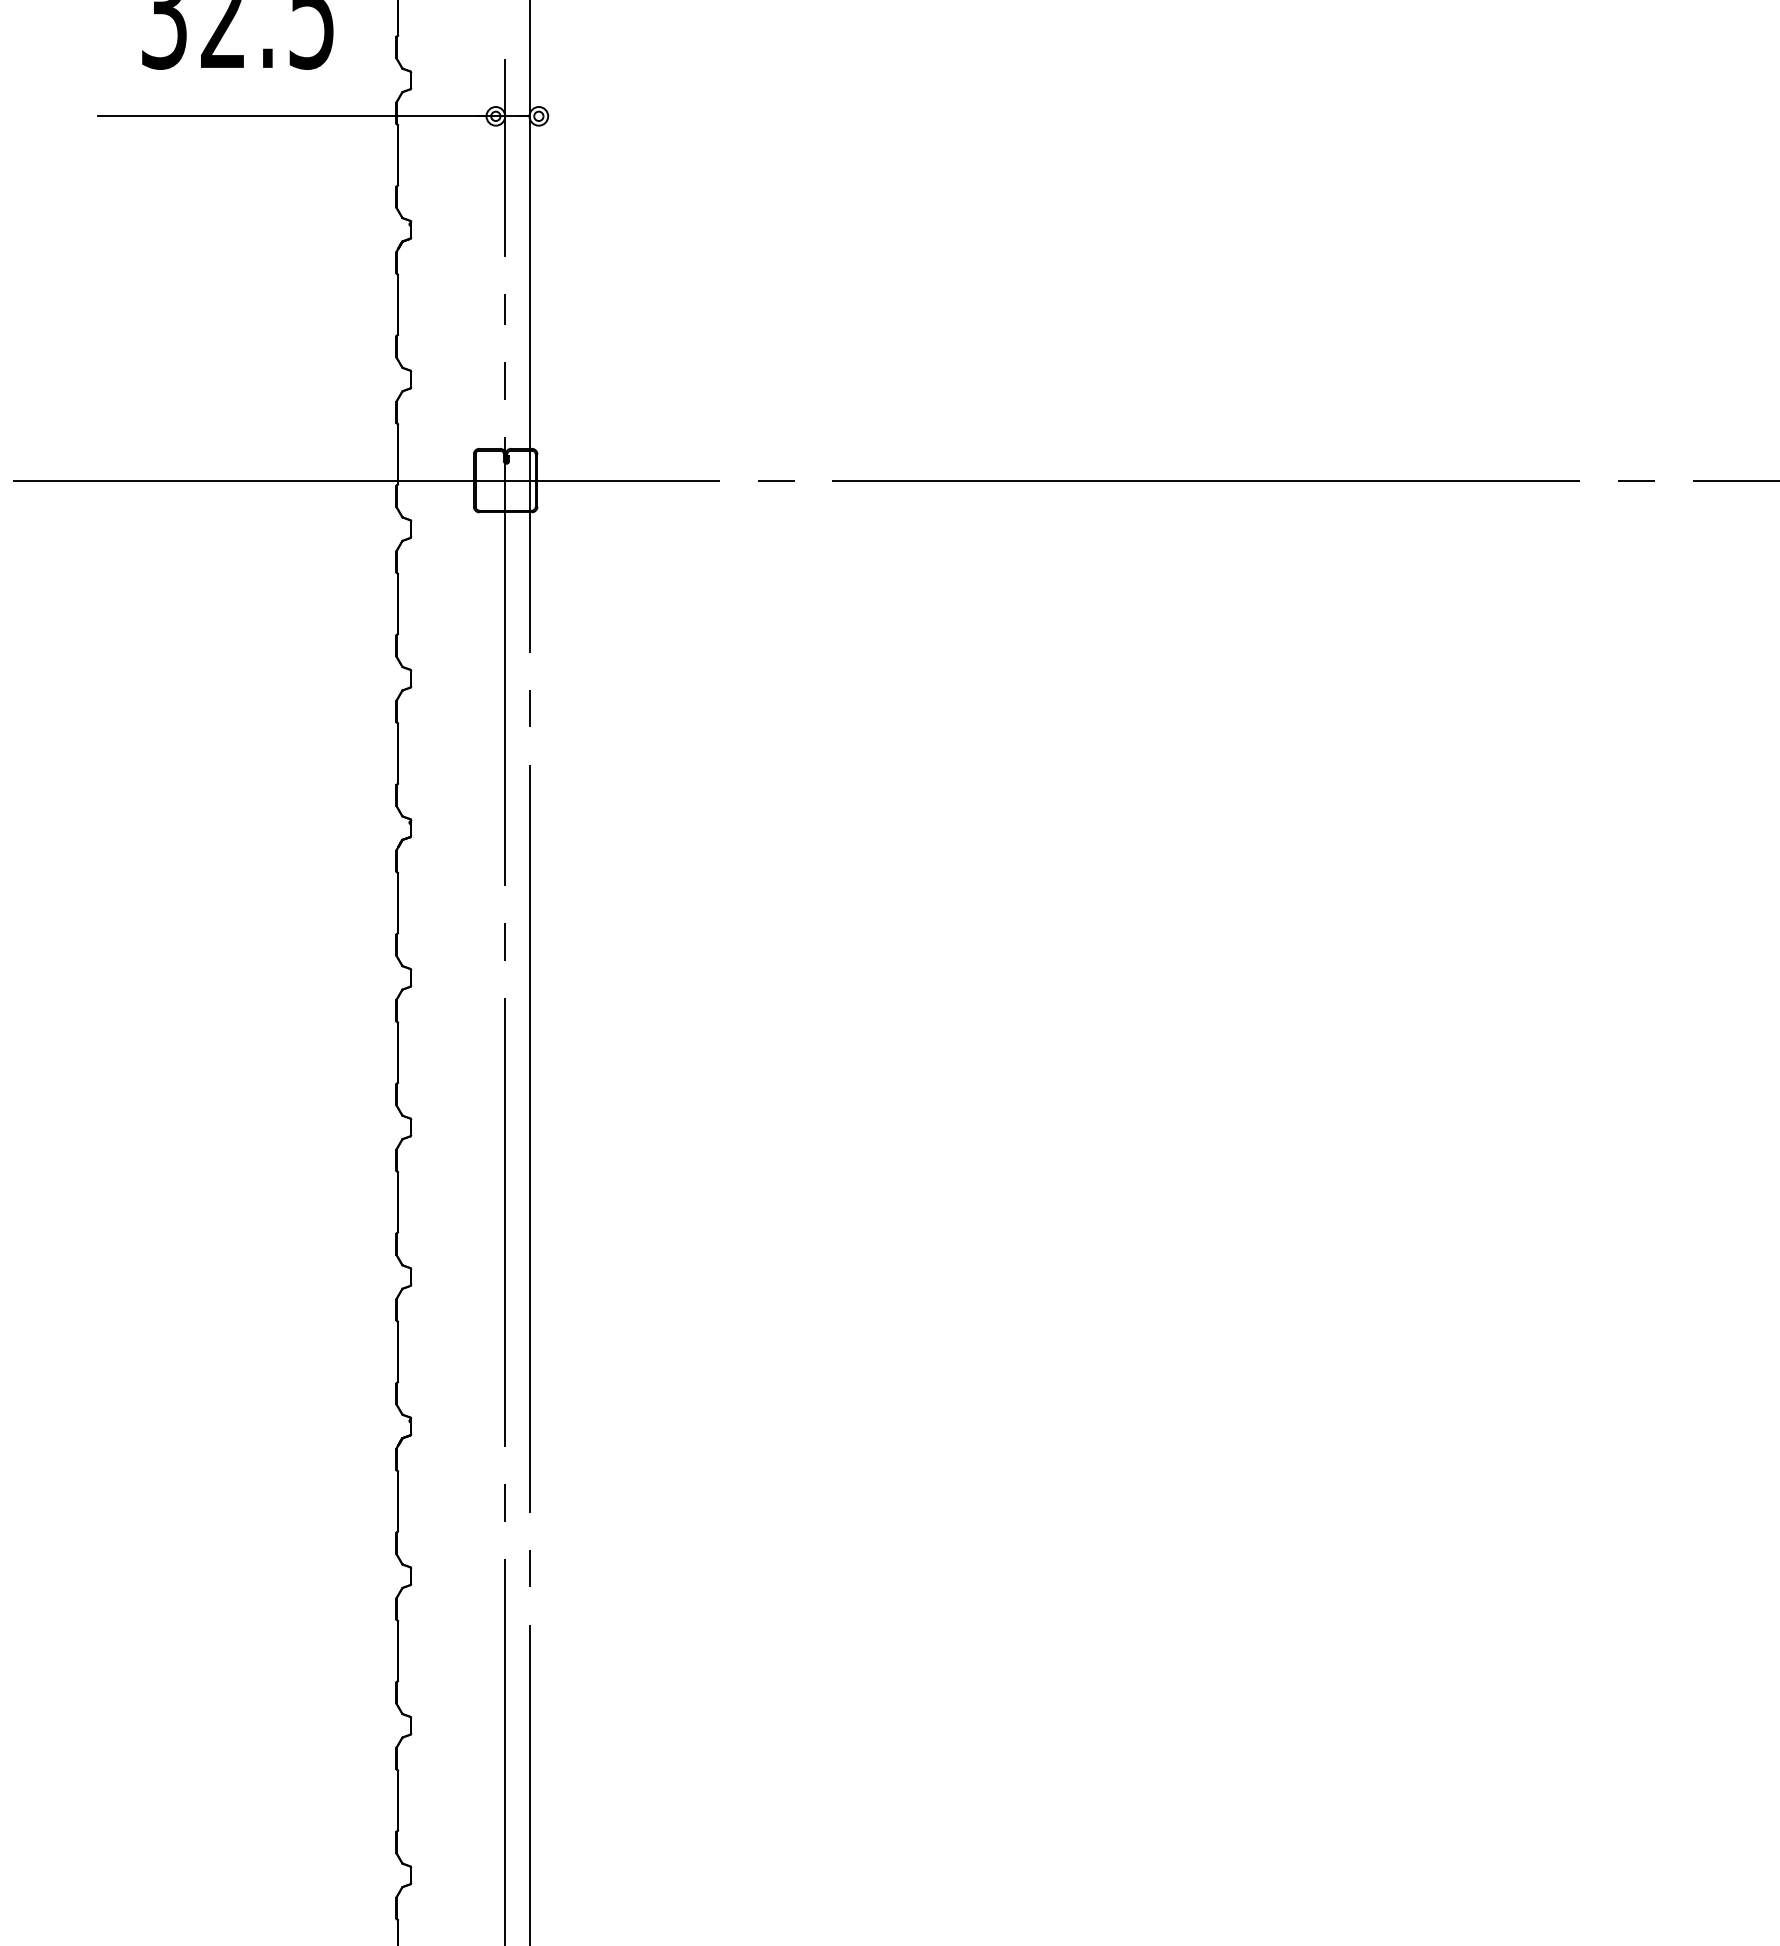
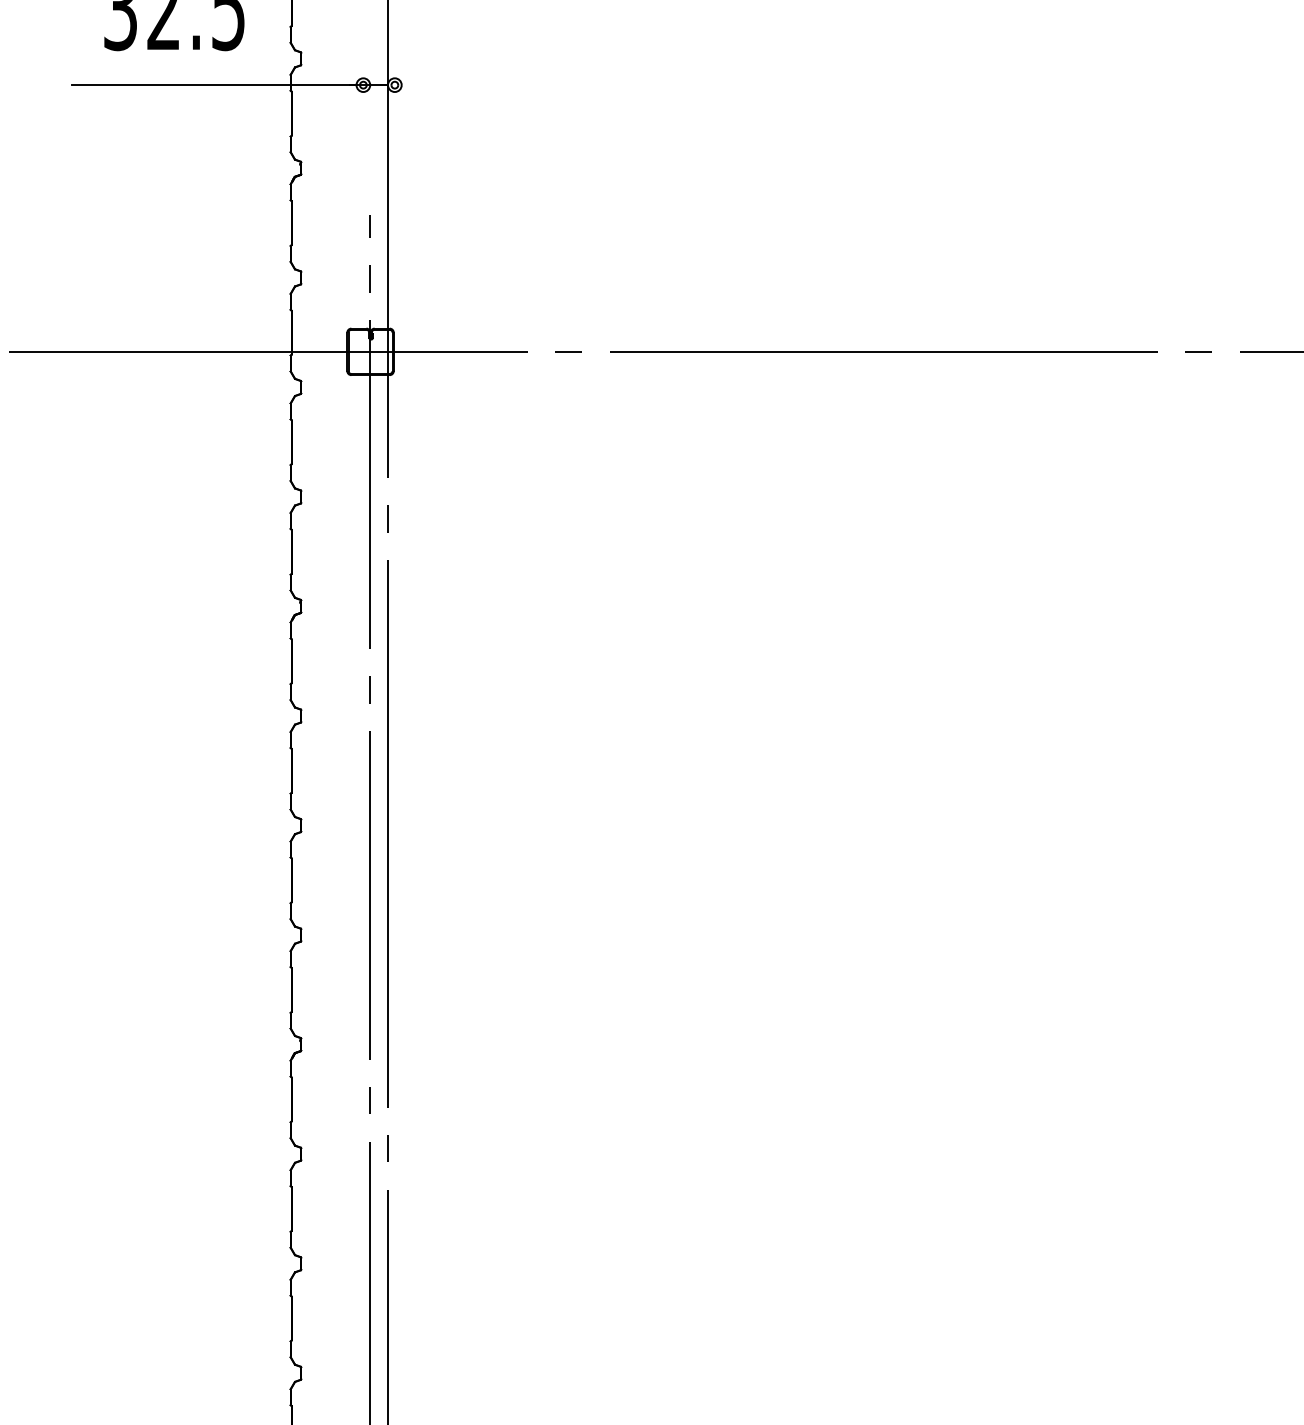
line: (505, 158) -> (370, 116), removed

